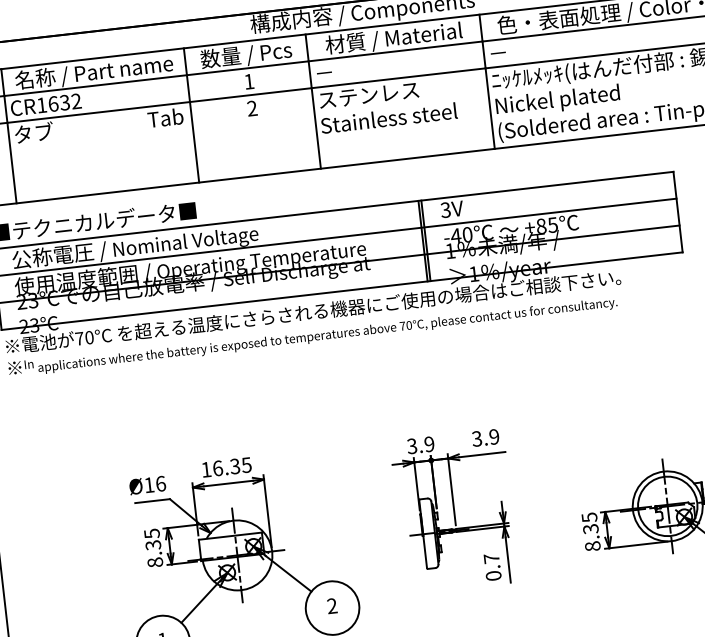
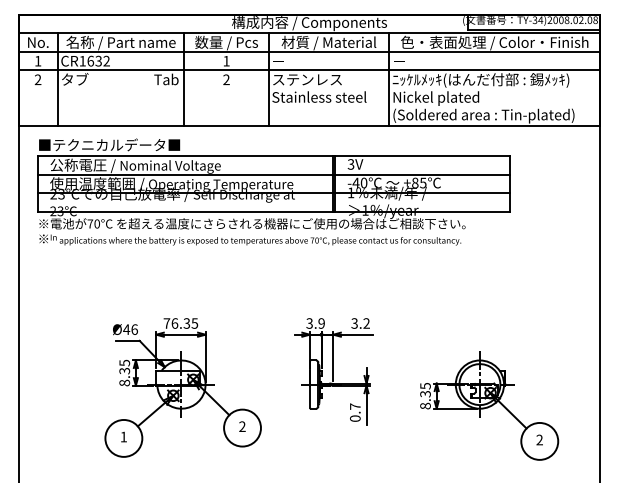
text: (494, 436) -> (366, 323), 3.9 -> 3.2
text: (205, 469) -> (166, 323), 16.35 -> 76.35
text: (149, 485) -> (126, 329), Ø16 -> Ø46

